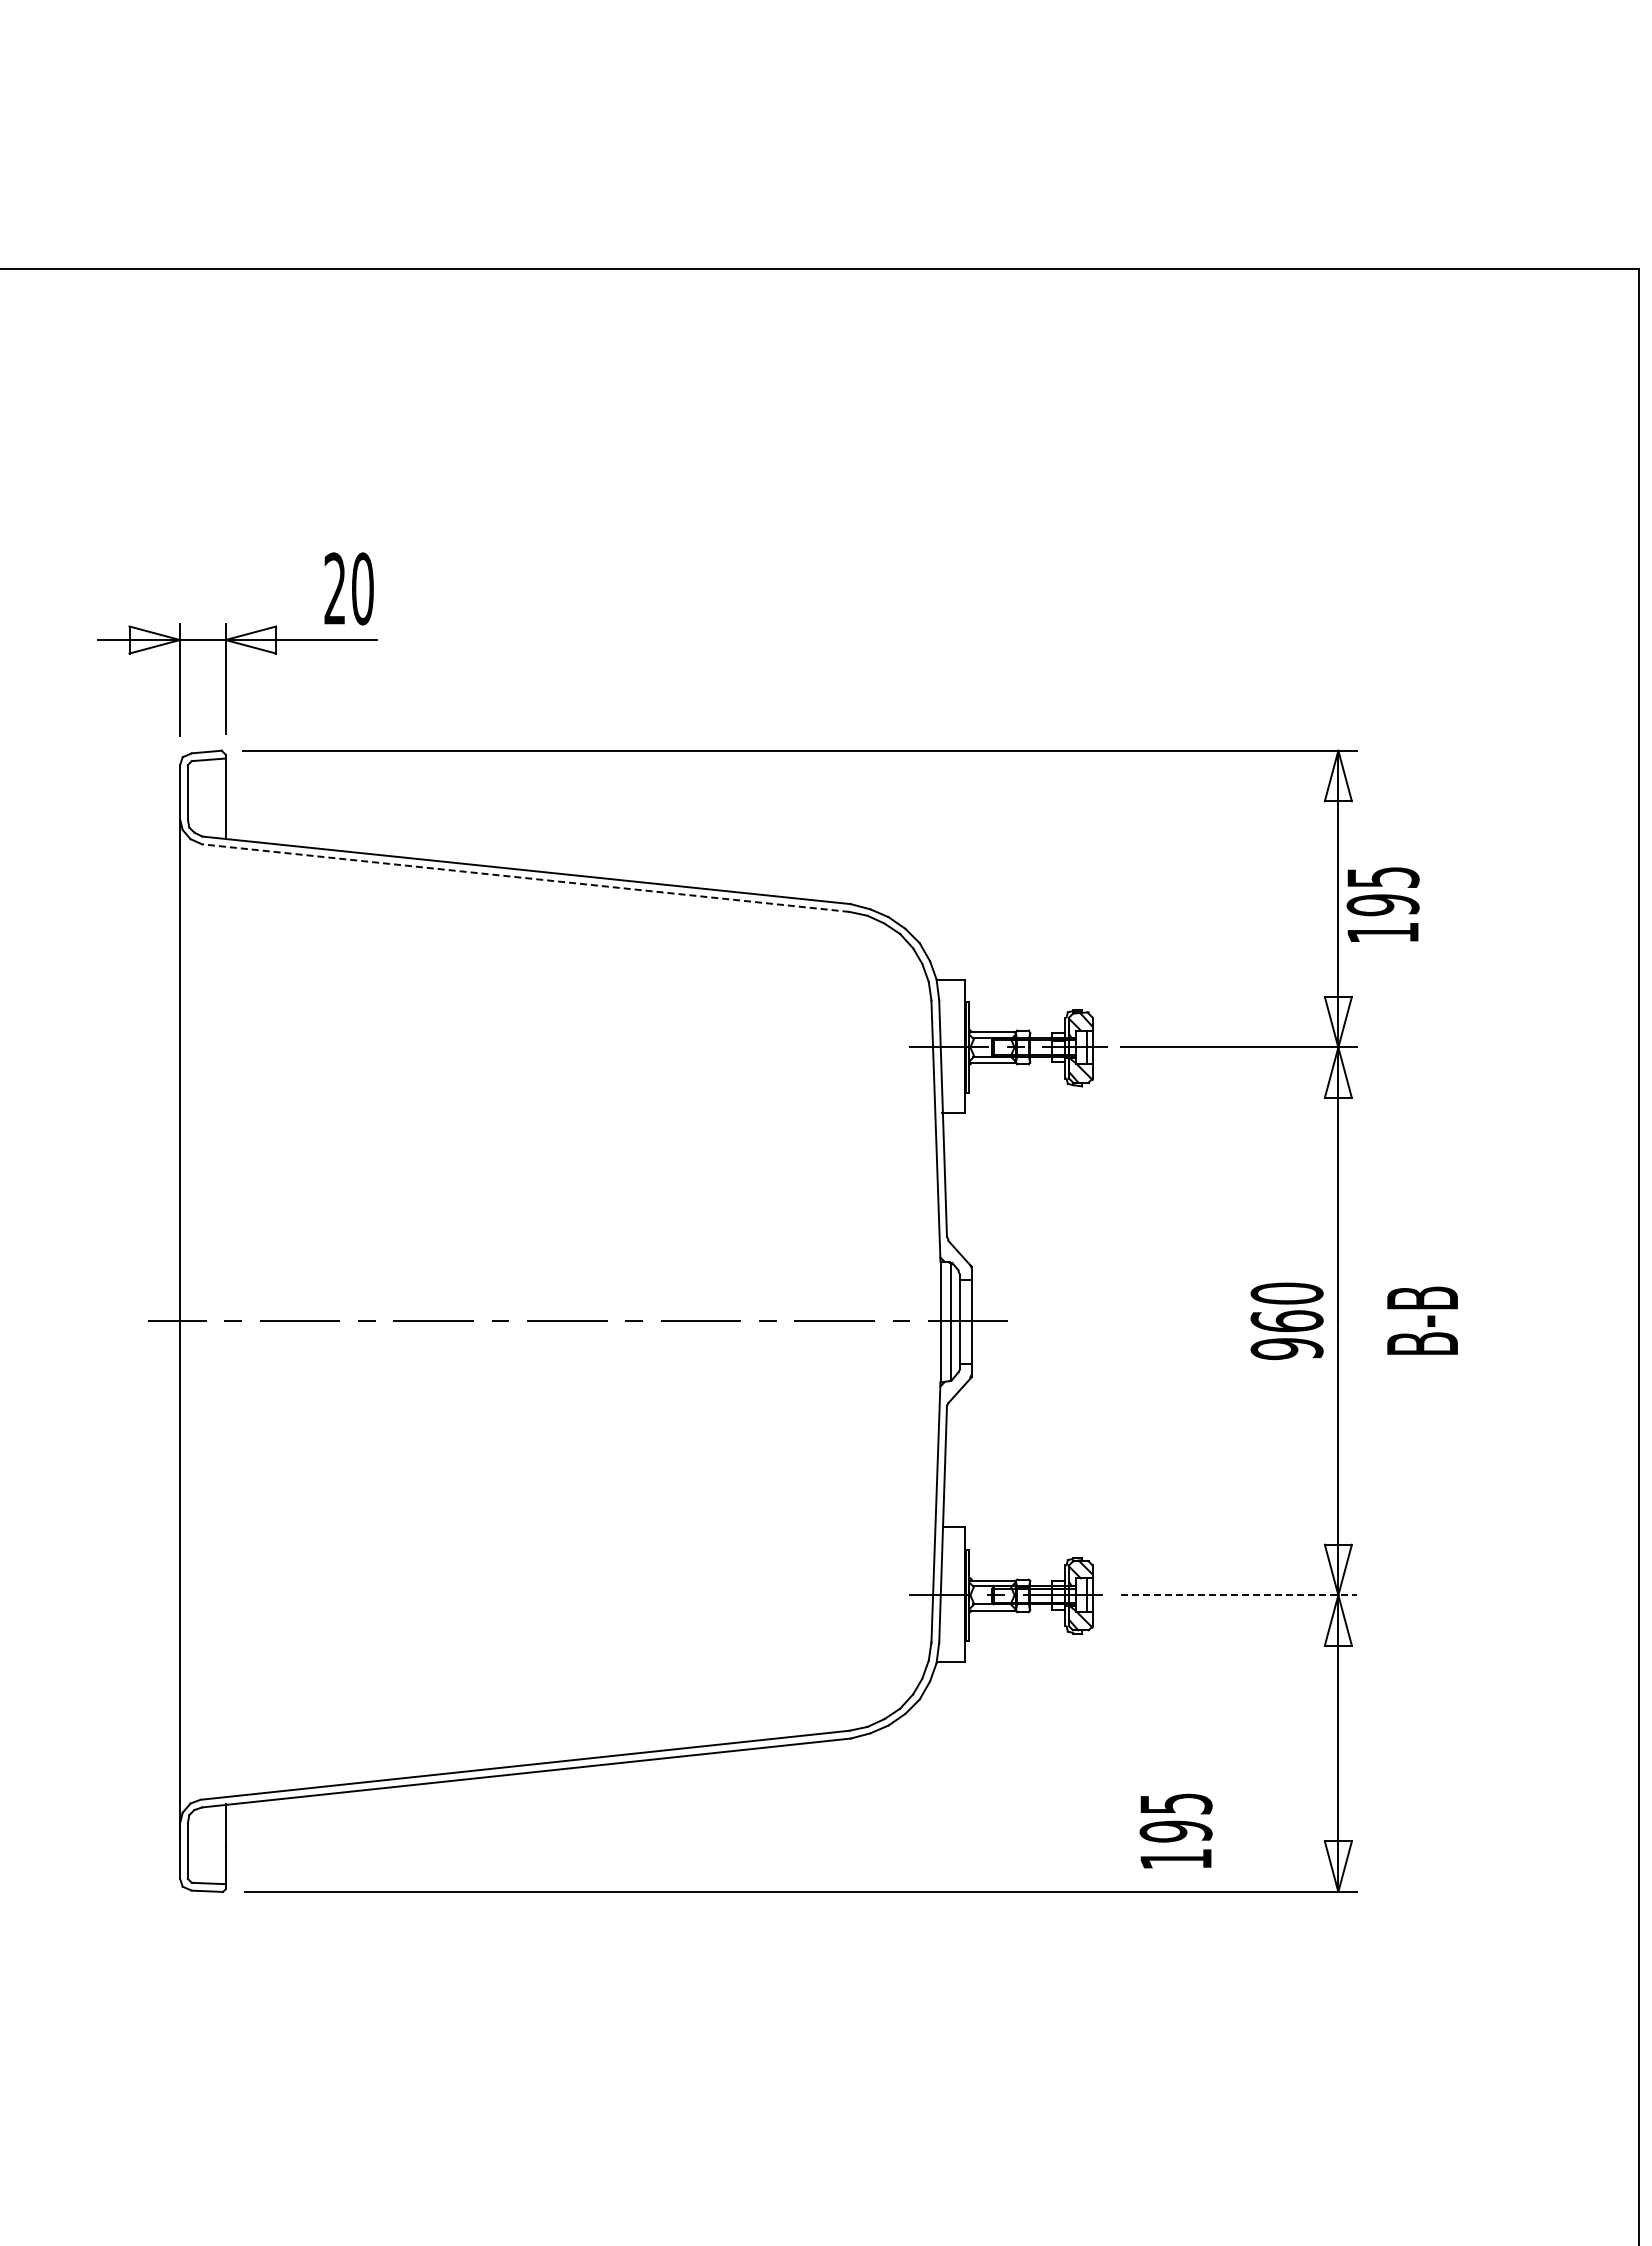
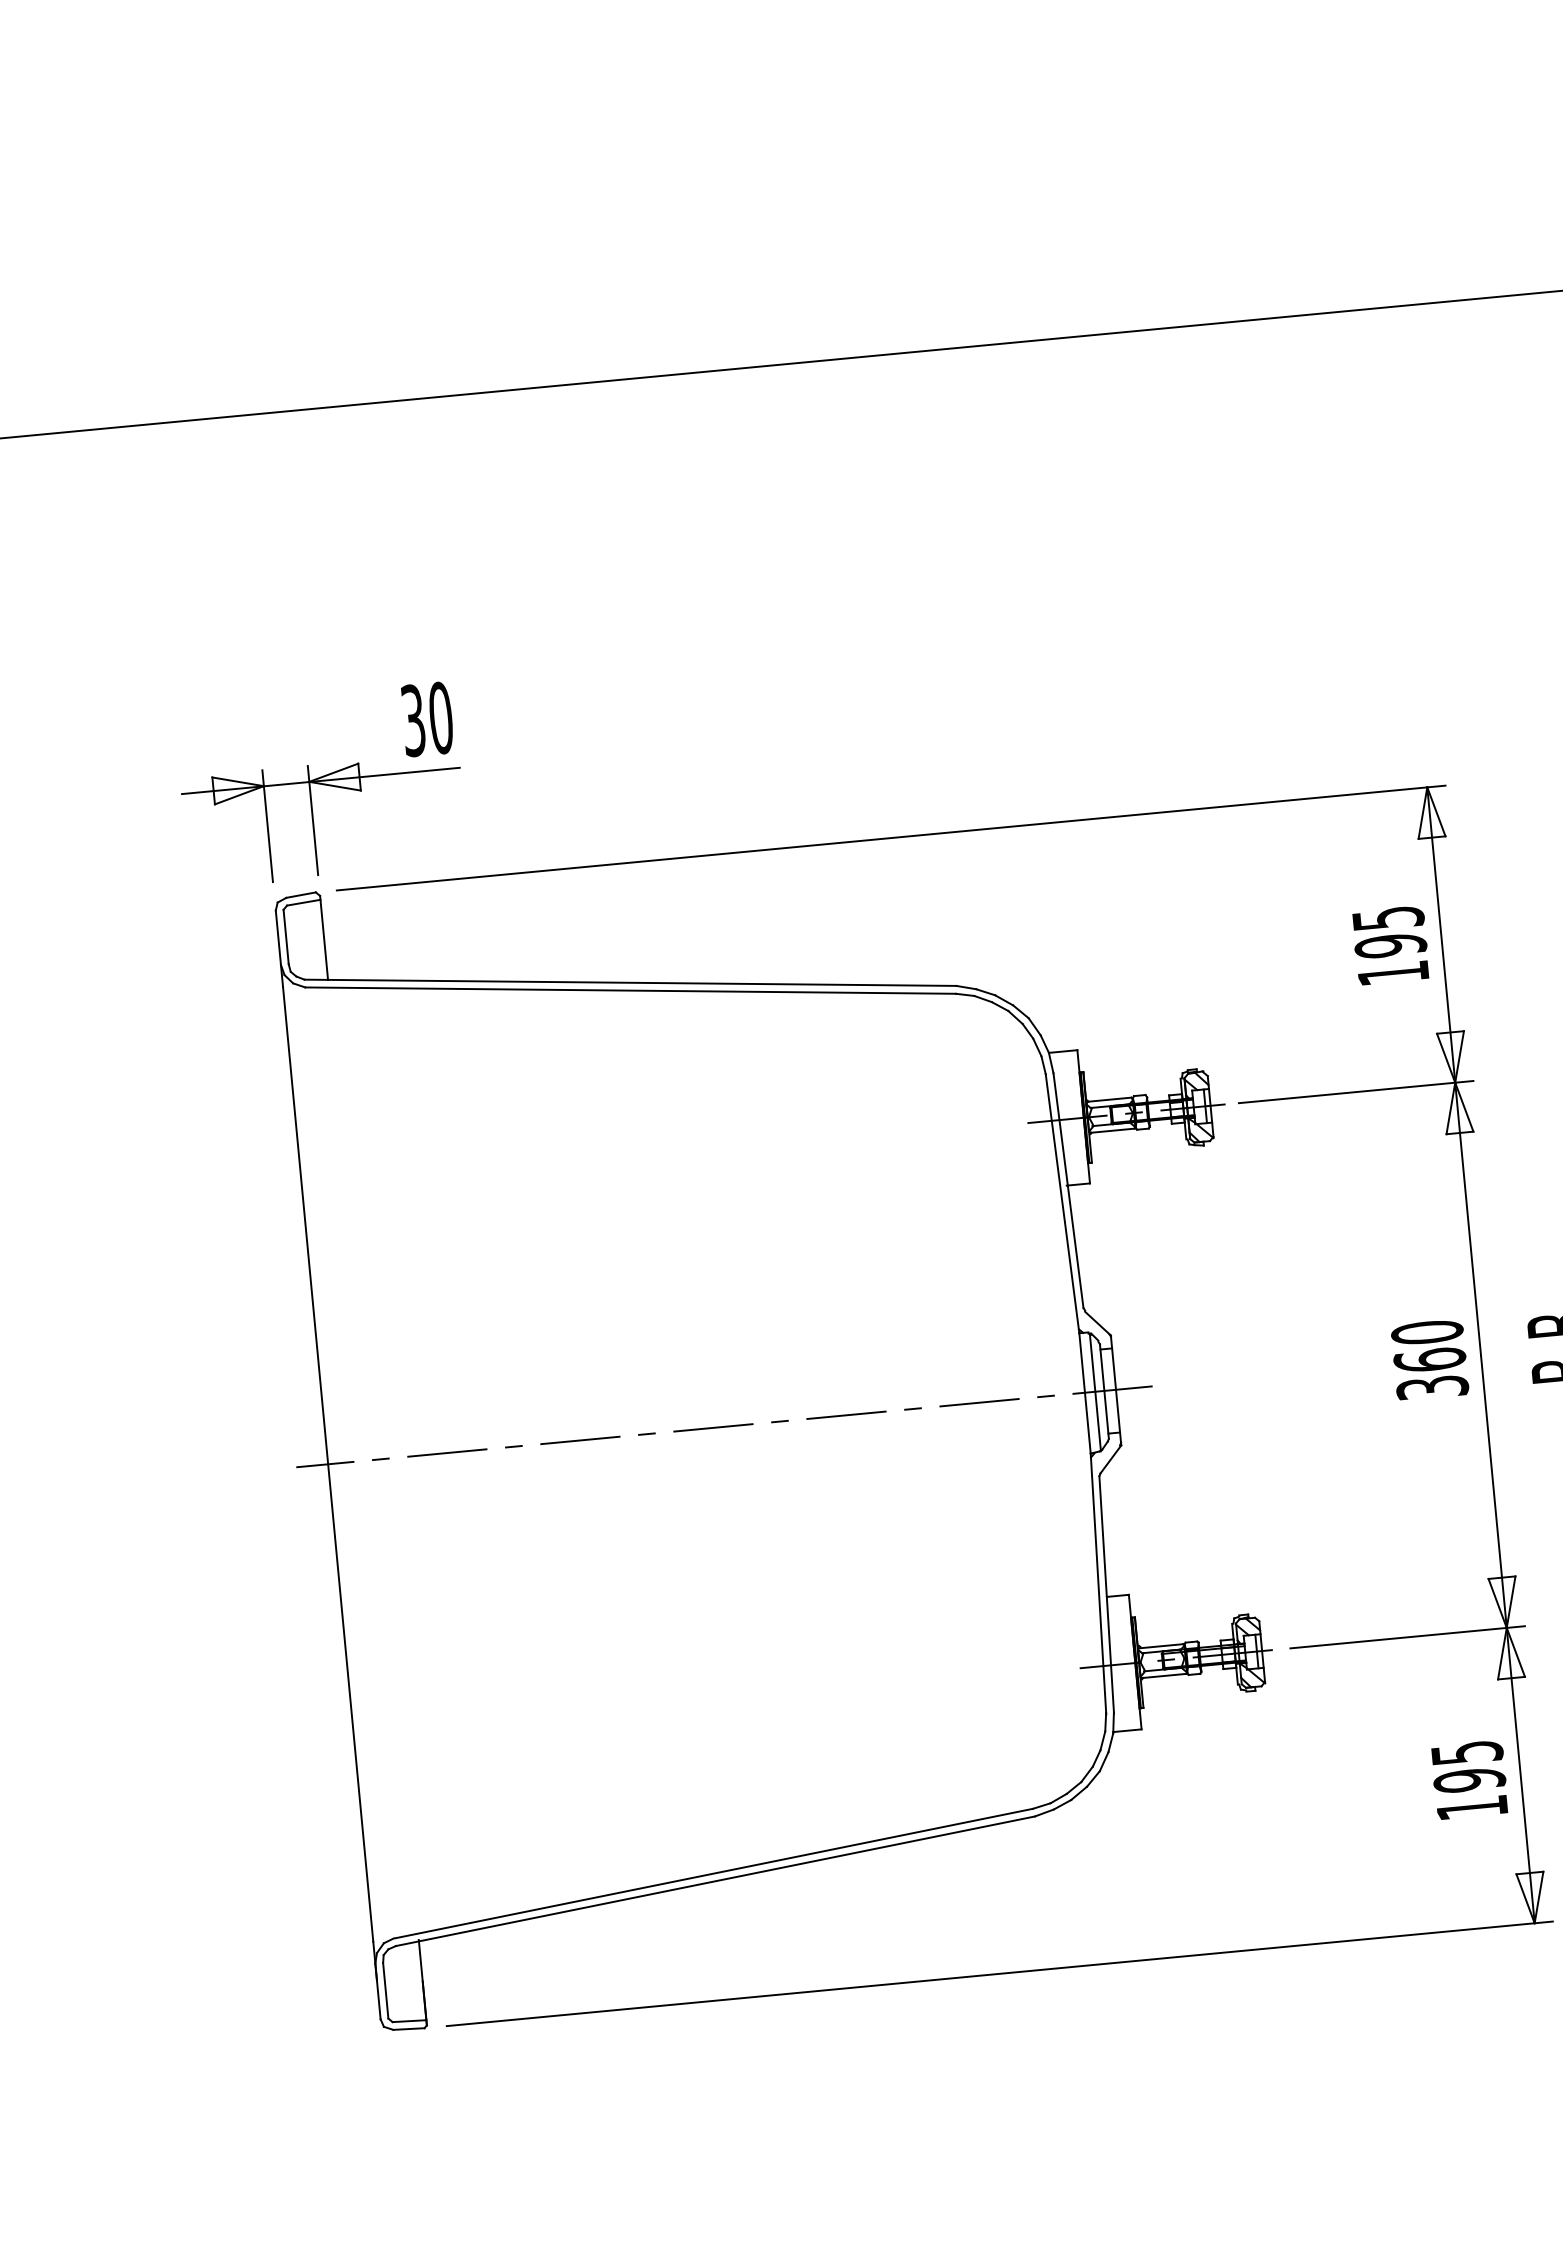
text: (334, 588) -> (412, 720), 20 -> 30
line: (525, 878) -> (630, 991), dashed -> solid
text: (1382, 904) -> (1390, 945), moved
text: (1286, 1349) -> (1432, 1388), 960 -> 360
line: (1238, 1595) -> (1407, 1637), dashed -> solid
text: (1175, 1830) -> (1468, 1779), moved

